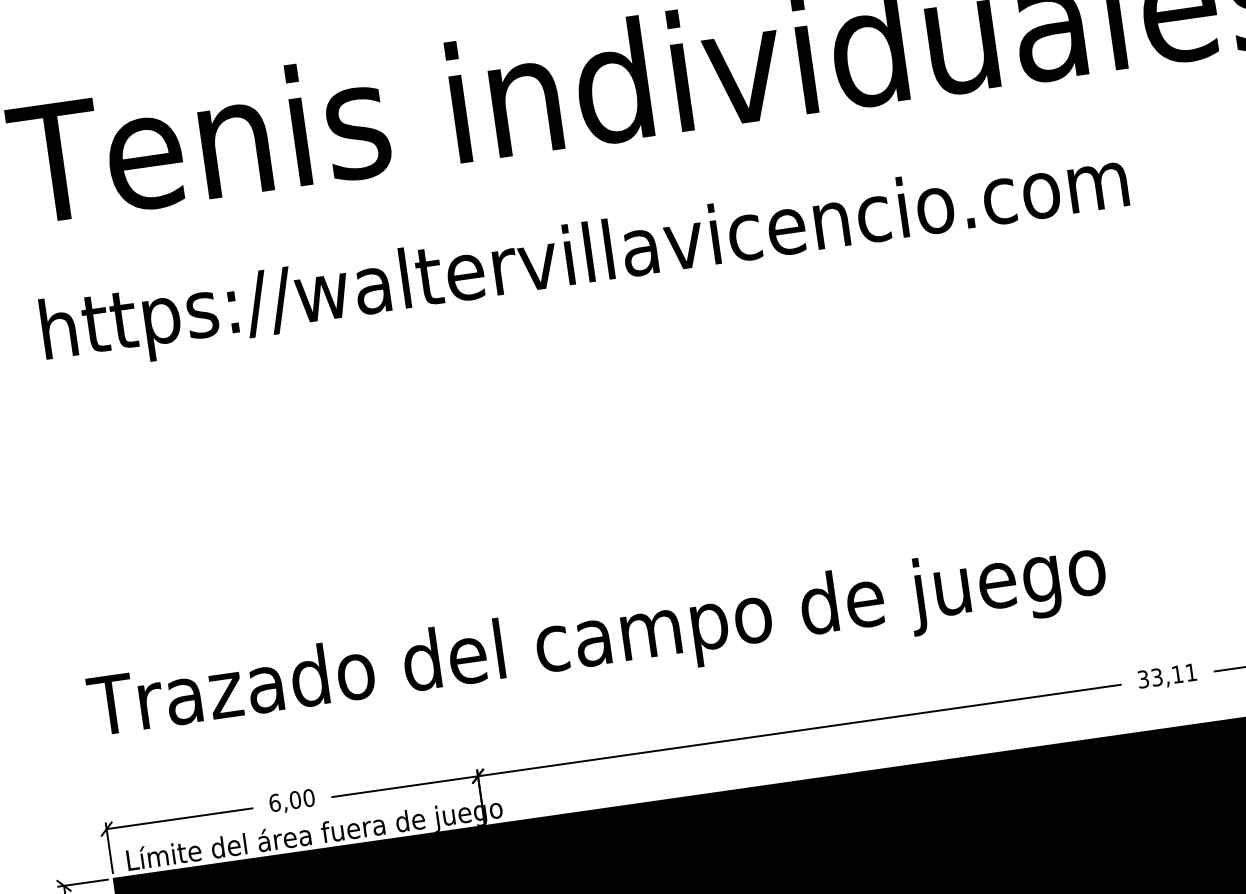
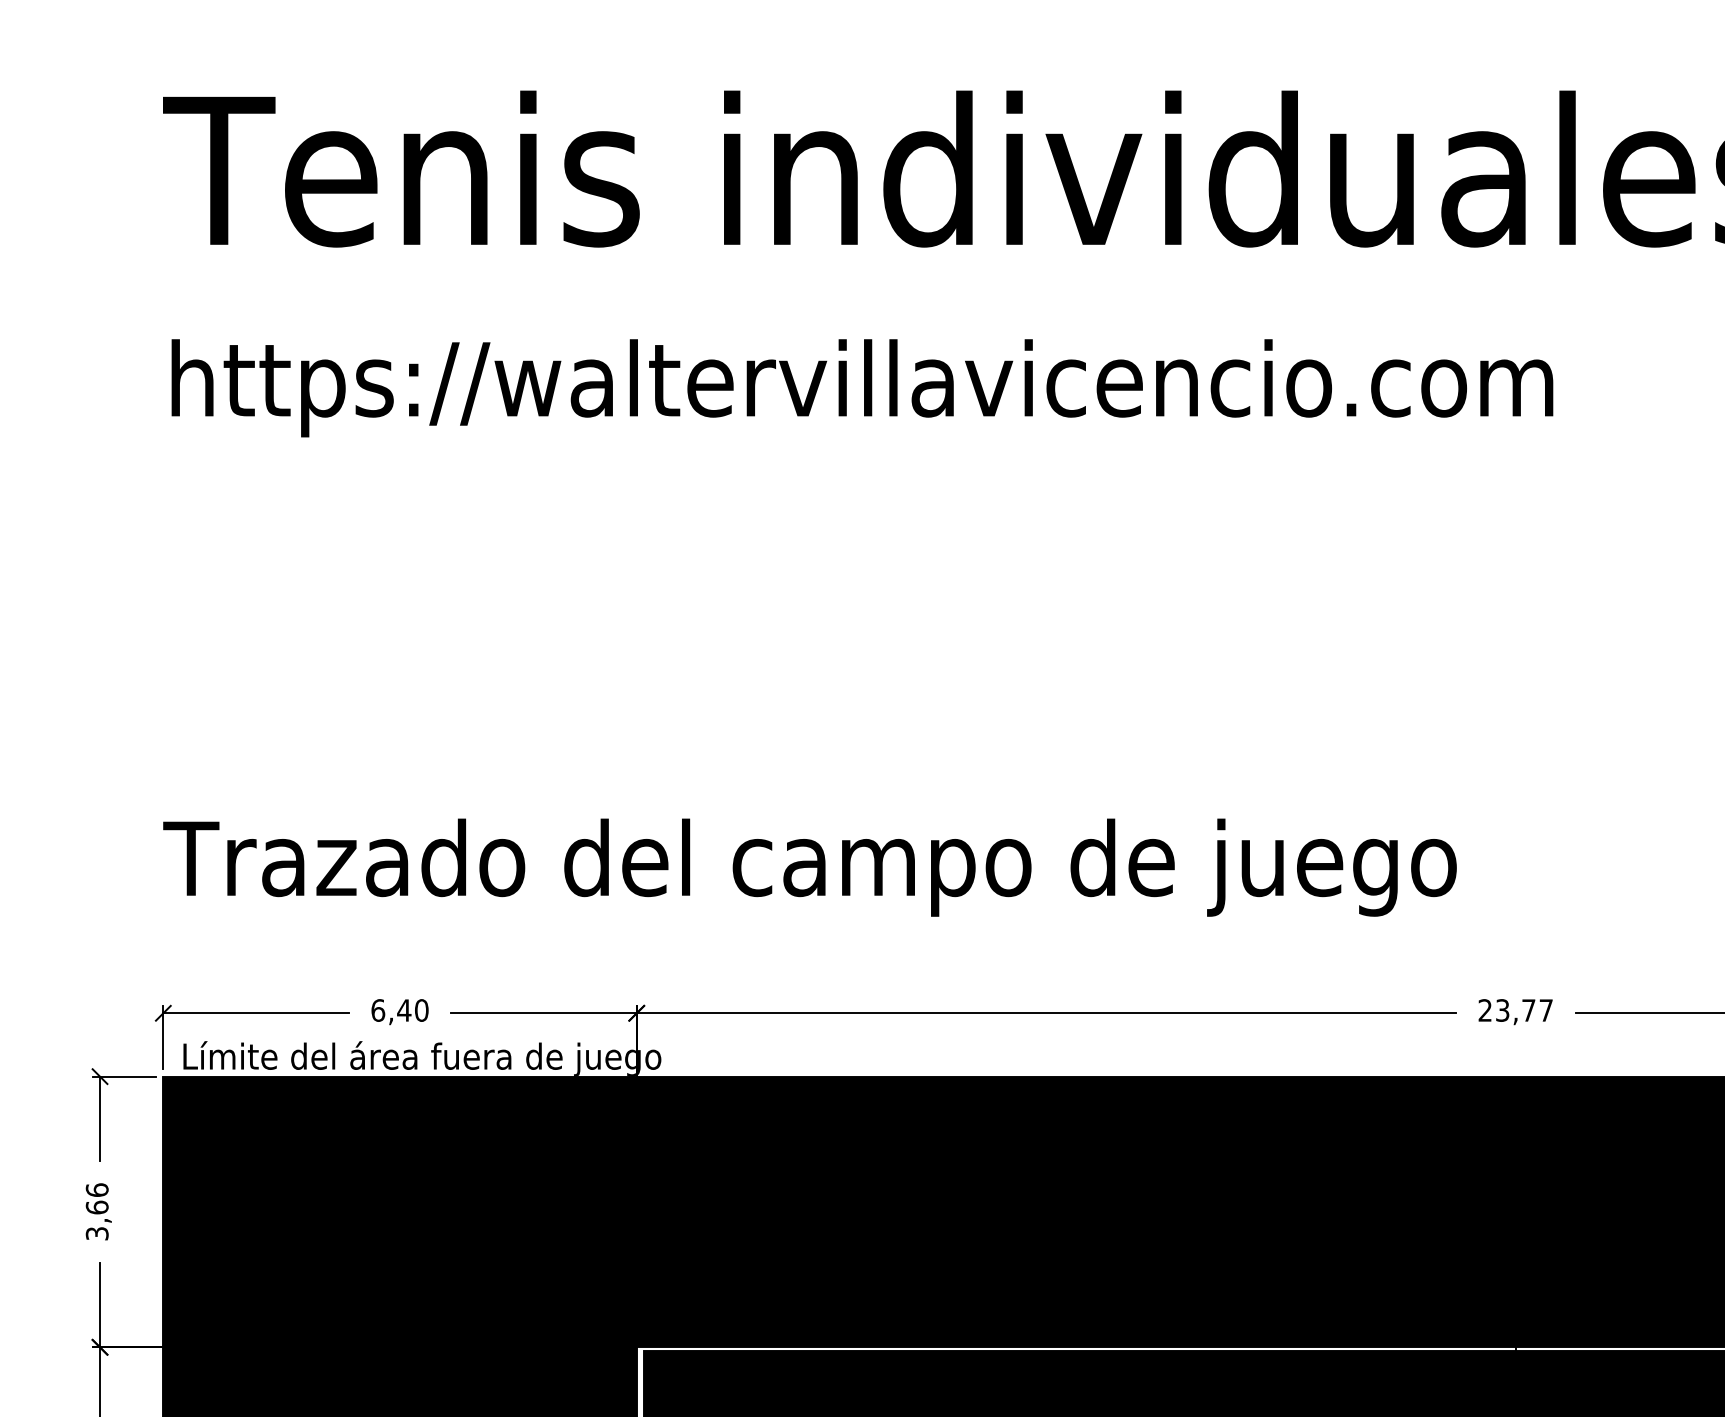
text: (1167, 675) -> (1515, 1010), 33,11 -> 23,77
text: (295, 800) -> (404, 1010), 6,00 -> 6,40

